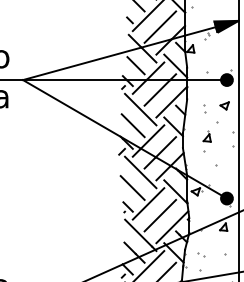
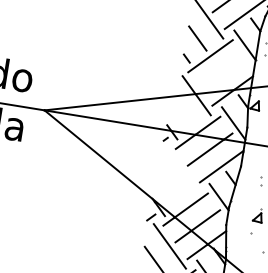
line: (160, 26) -> (222, 72), removed
line: (135, 65) -> (184, 114), removed
line: (140, 109) -> (182, 169), removed
line: (132, 125) -> (169, 187), removed

